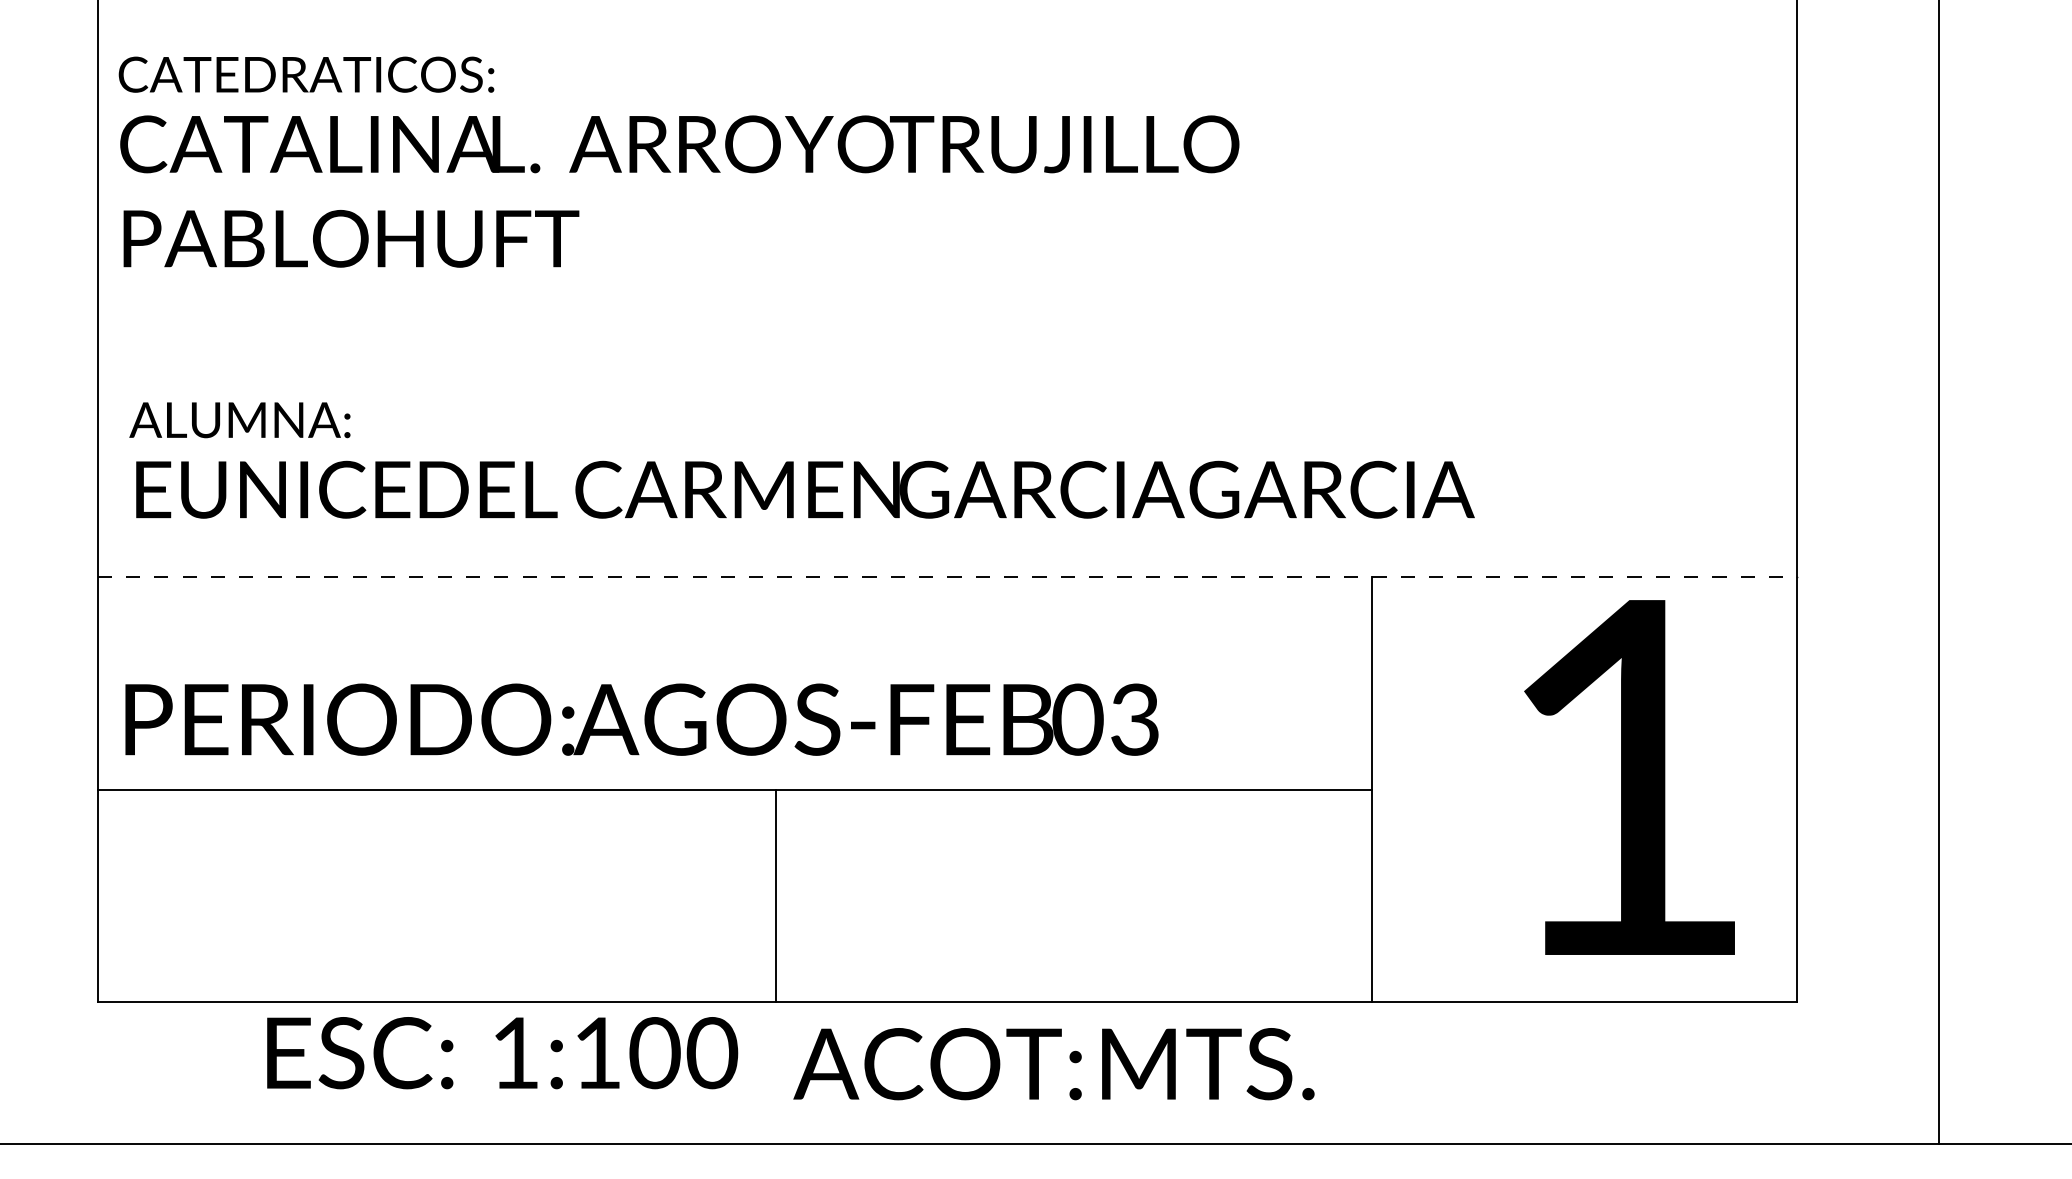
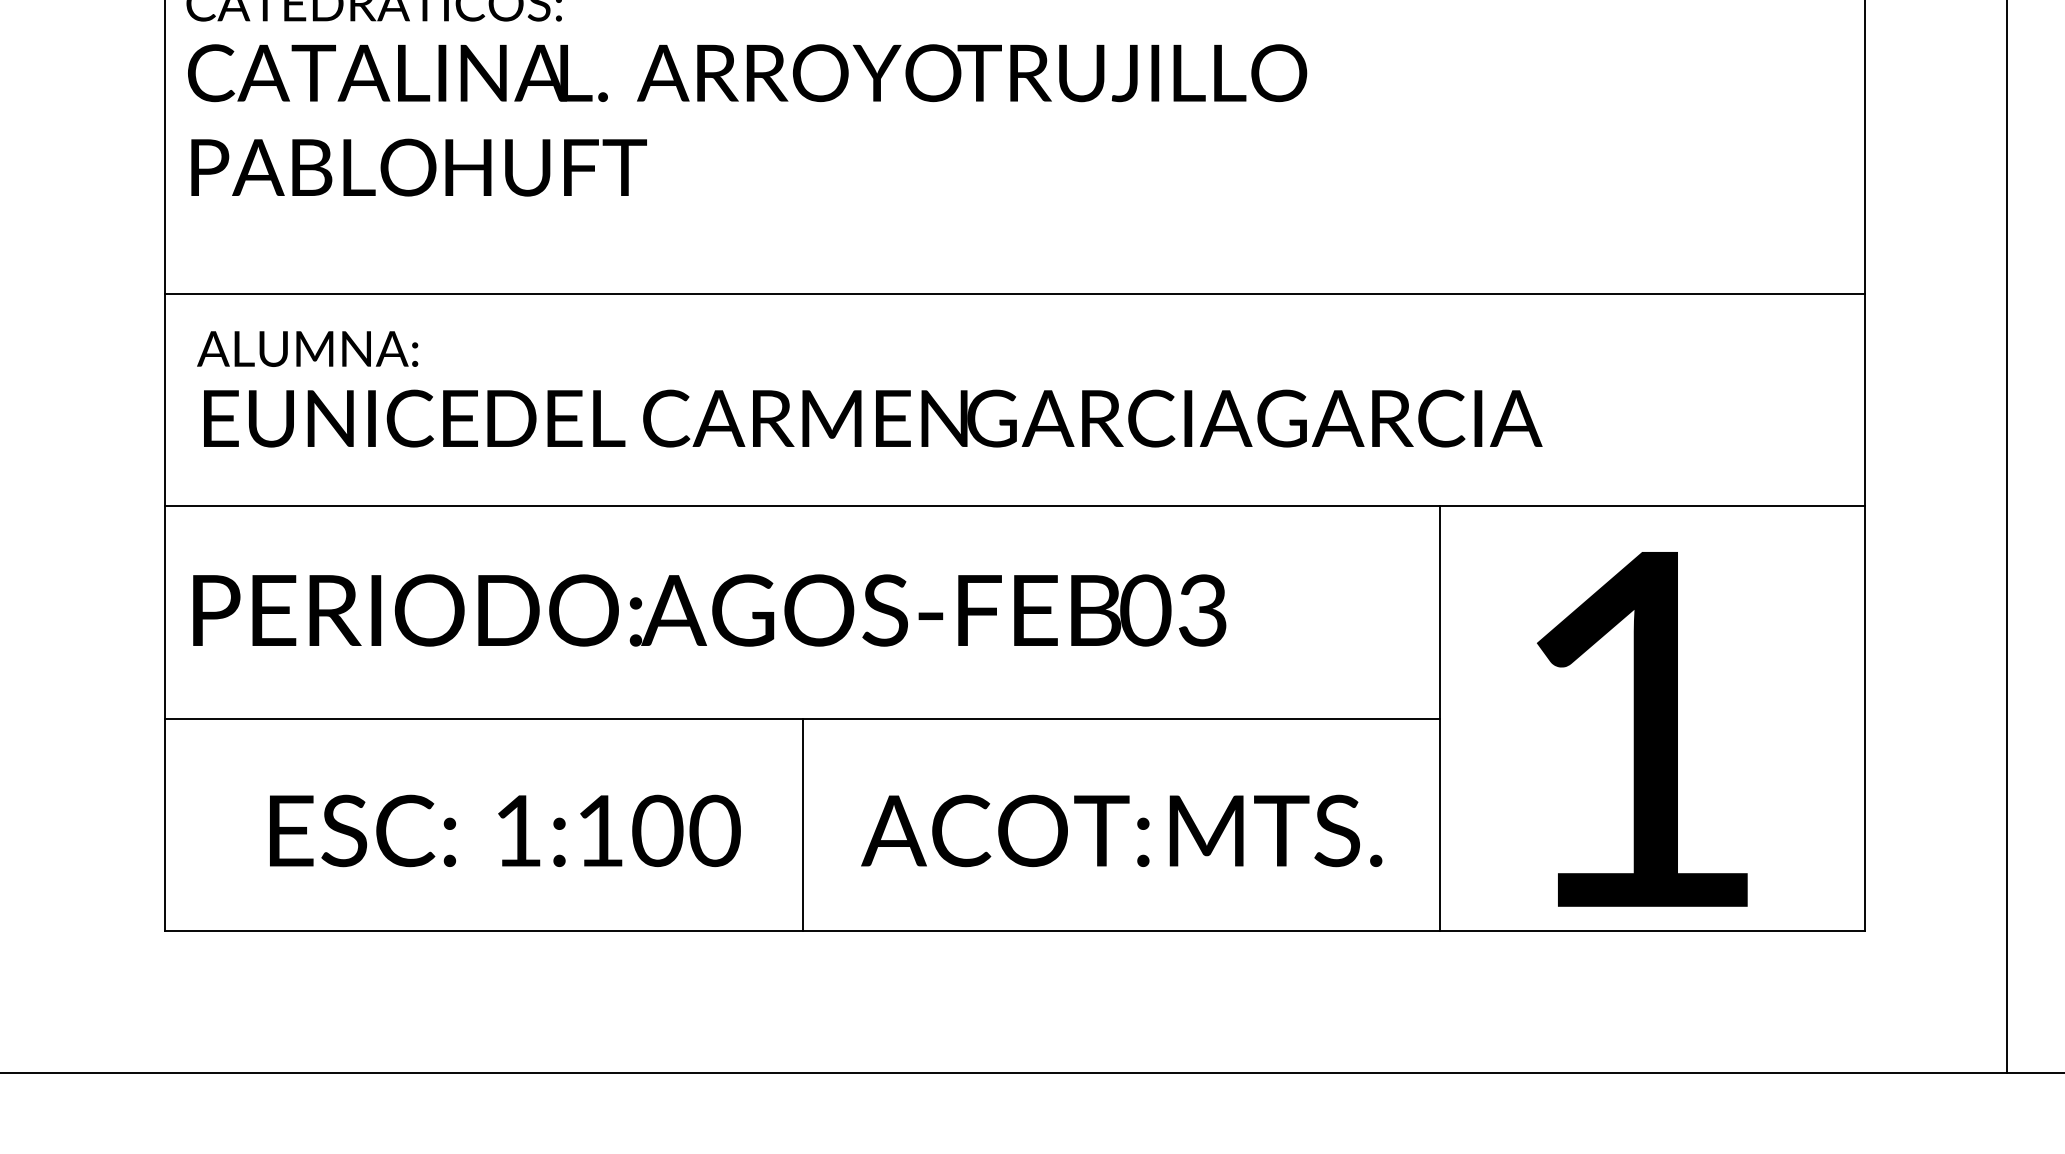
line: (947, 364) -> (1015, 293), added
line: (947, 577) -> (1015, 506), dashed -> solid
text: (641, 719) -> (709, 610), moved
text: (1629, 777) -> (1642, 729), moved
line: (776, 895) -> (803, 824), moved
text: (502, 1053) -> (505, 831), moved
text: (1053, 1064) -> (1121, 831), moved

